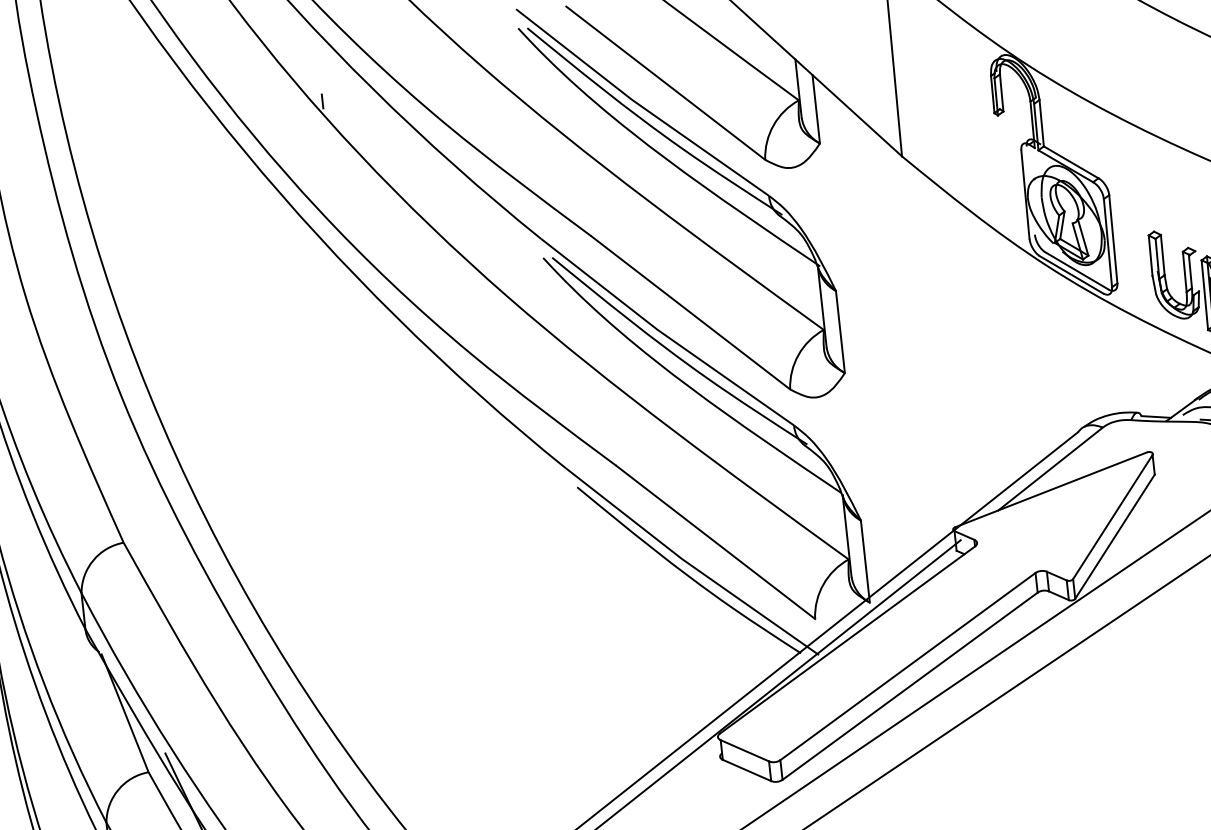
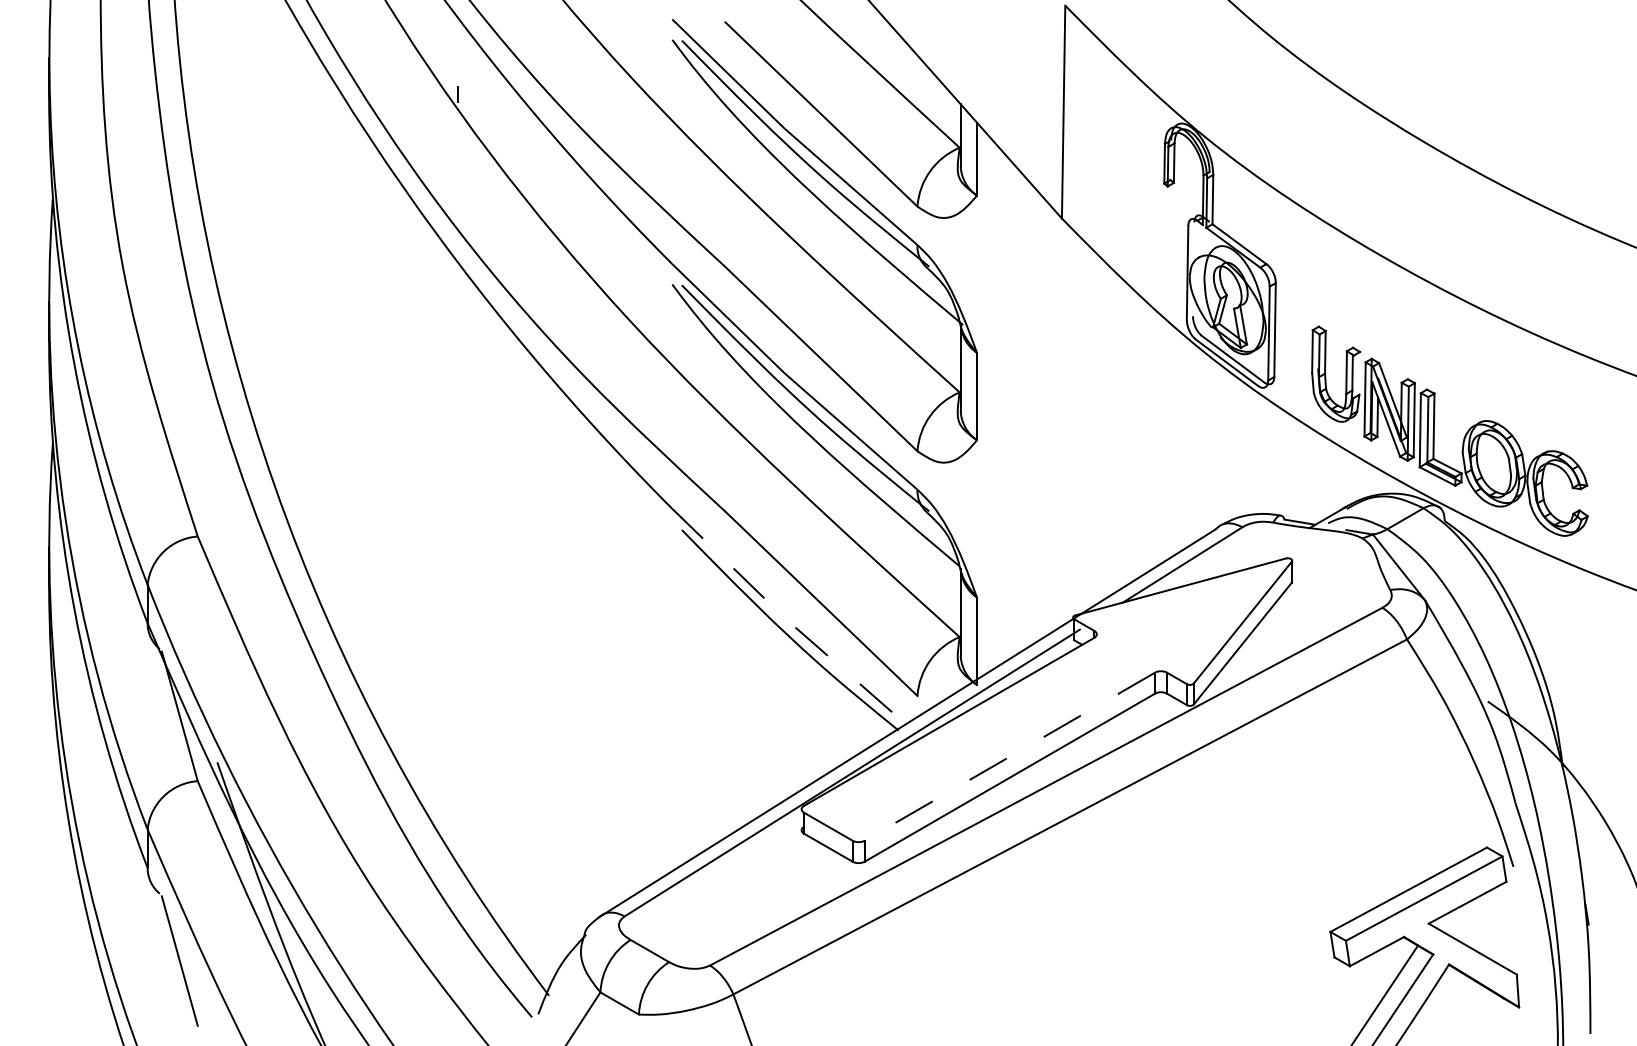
line: (689, 564) -> (791, 624), solid -> dashed
line: (907, 666) -> (1009, 756), solid -> dashed

